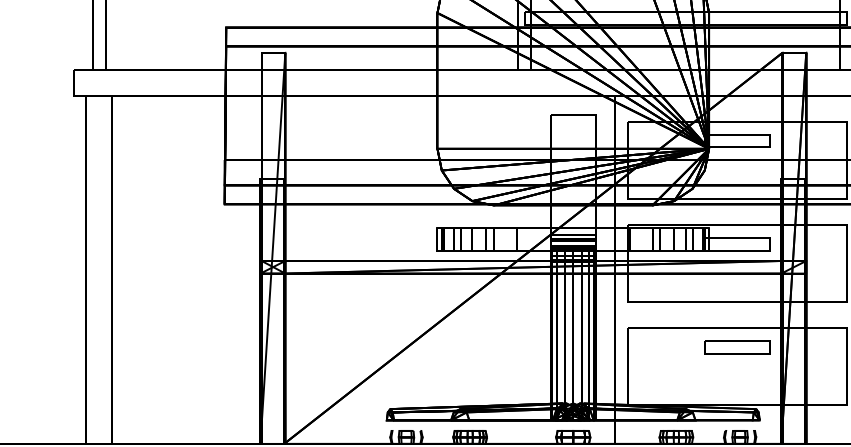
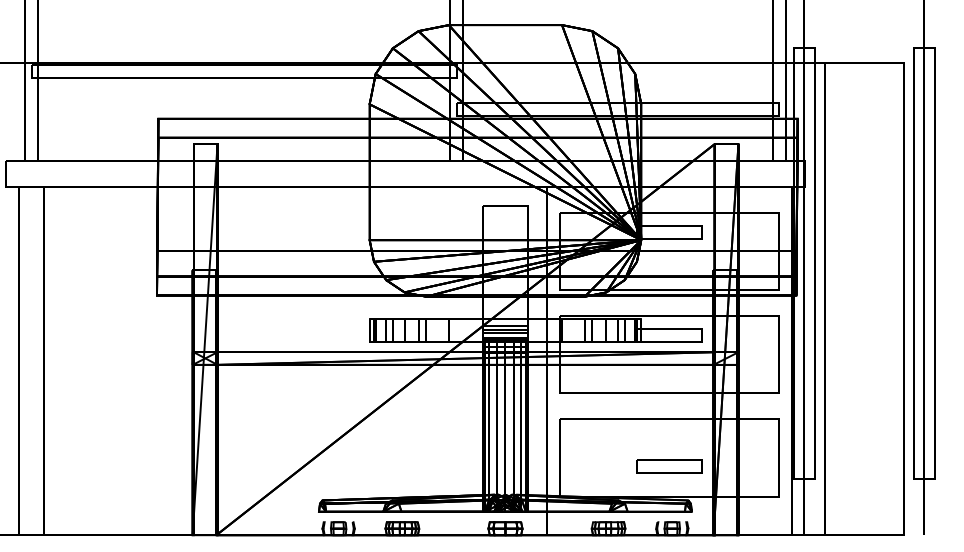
part: (737, 347) -> (669, 466), moved

